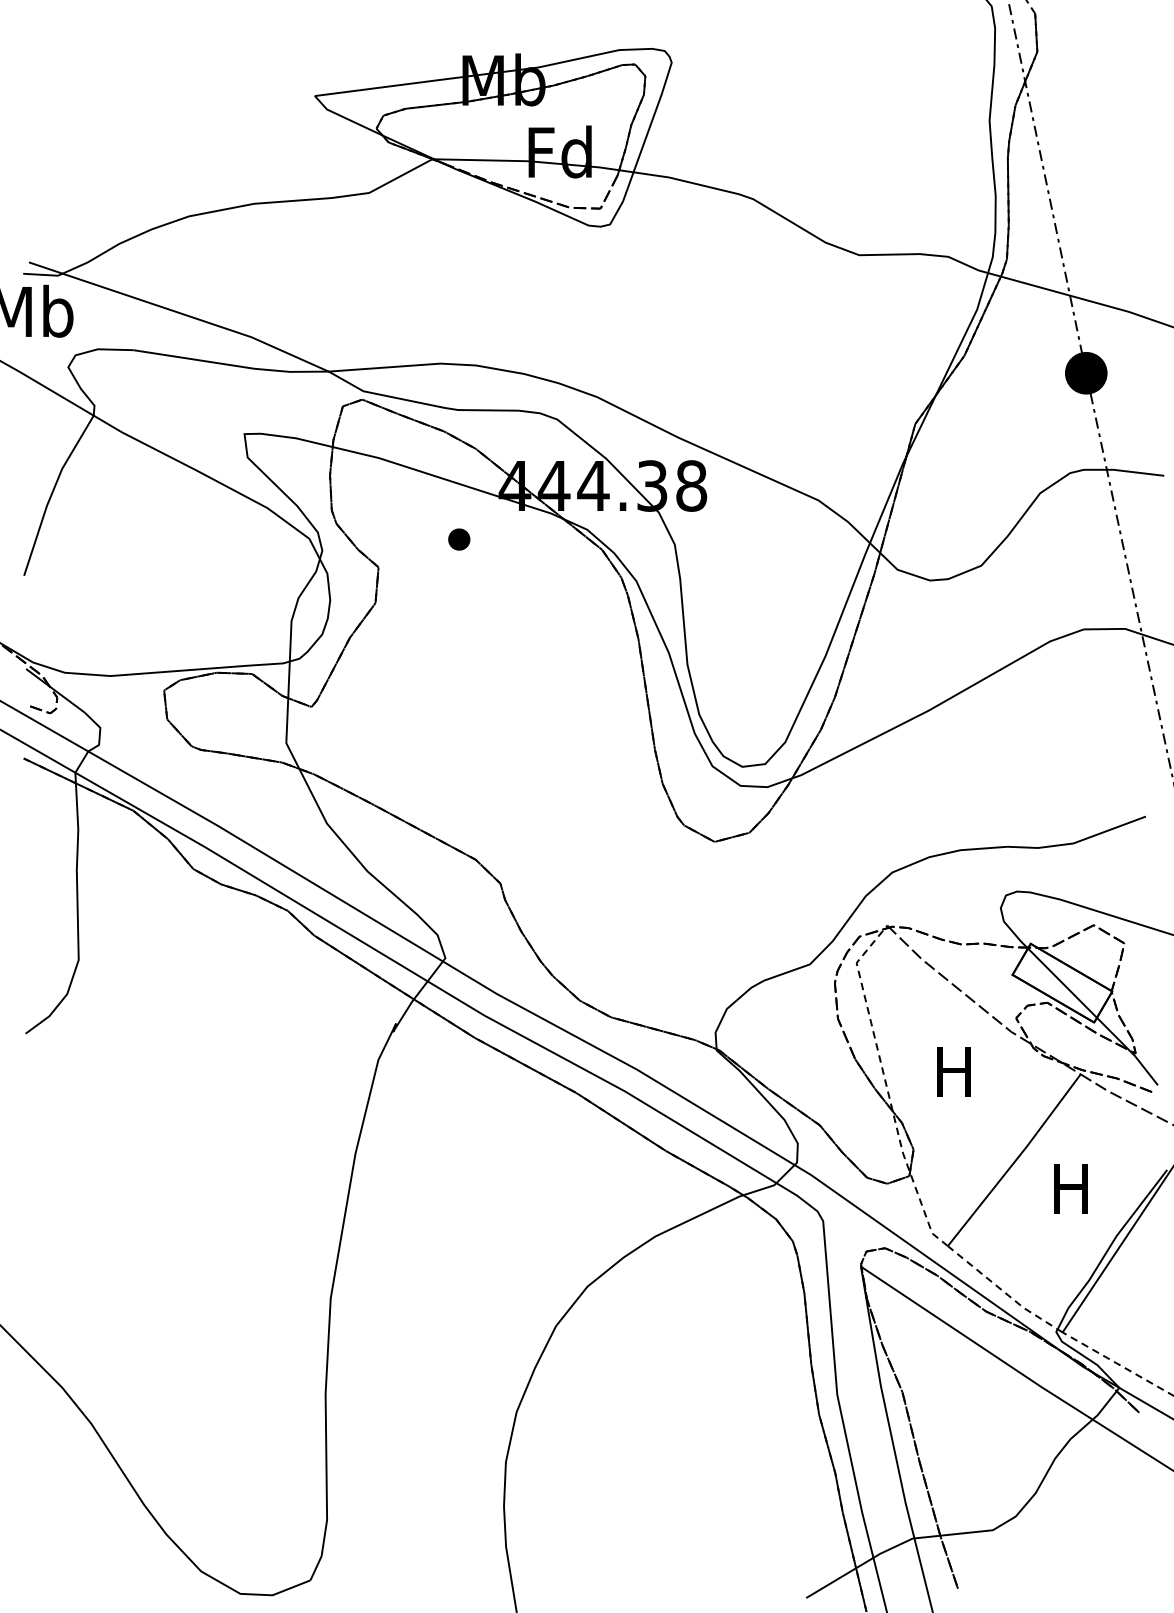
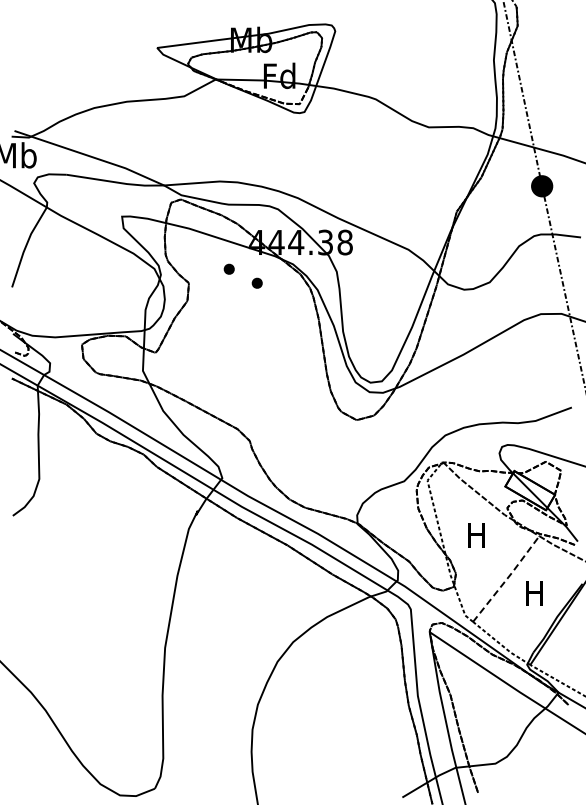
part: (513, 566) -> (256, 282), added
line: (1014, 1161) -> (506, 579), solid -> dashed

